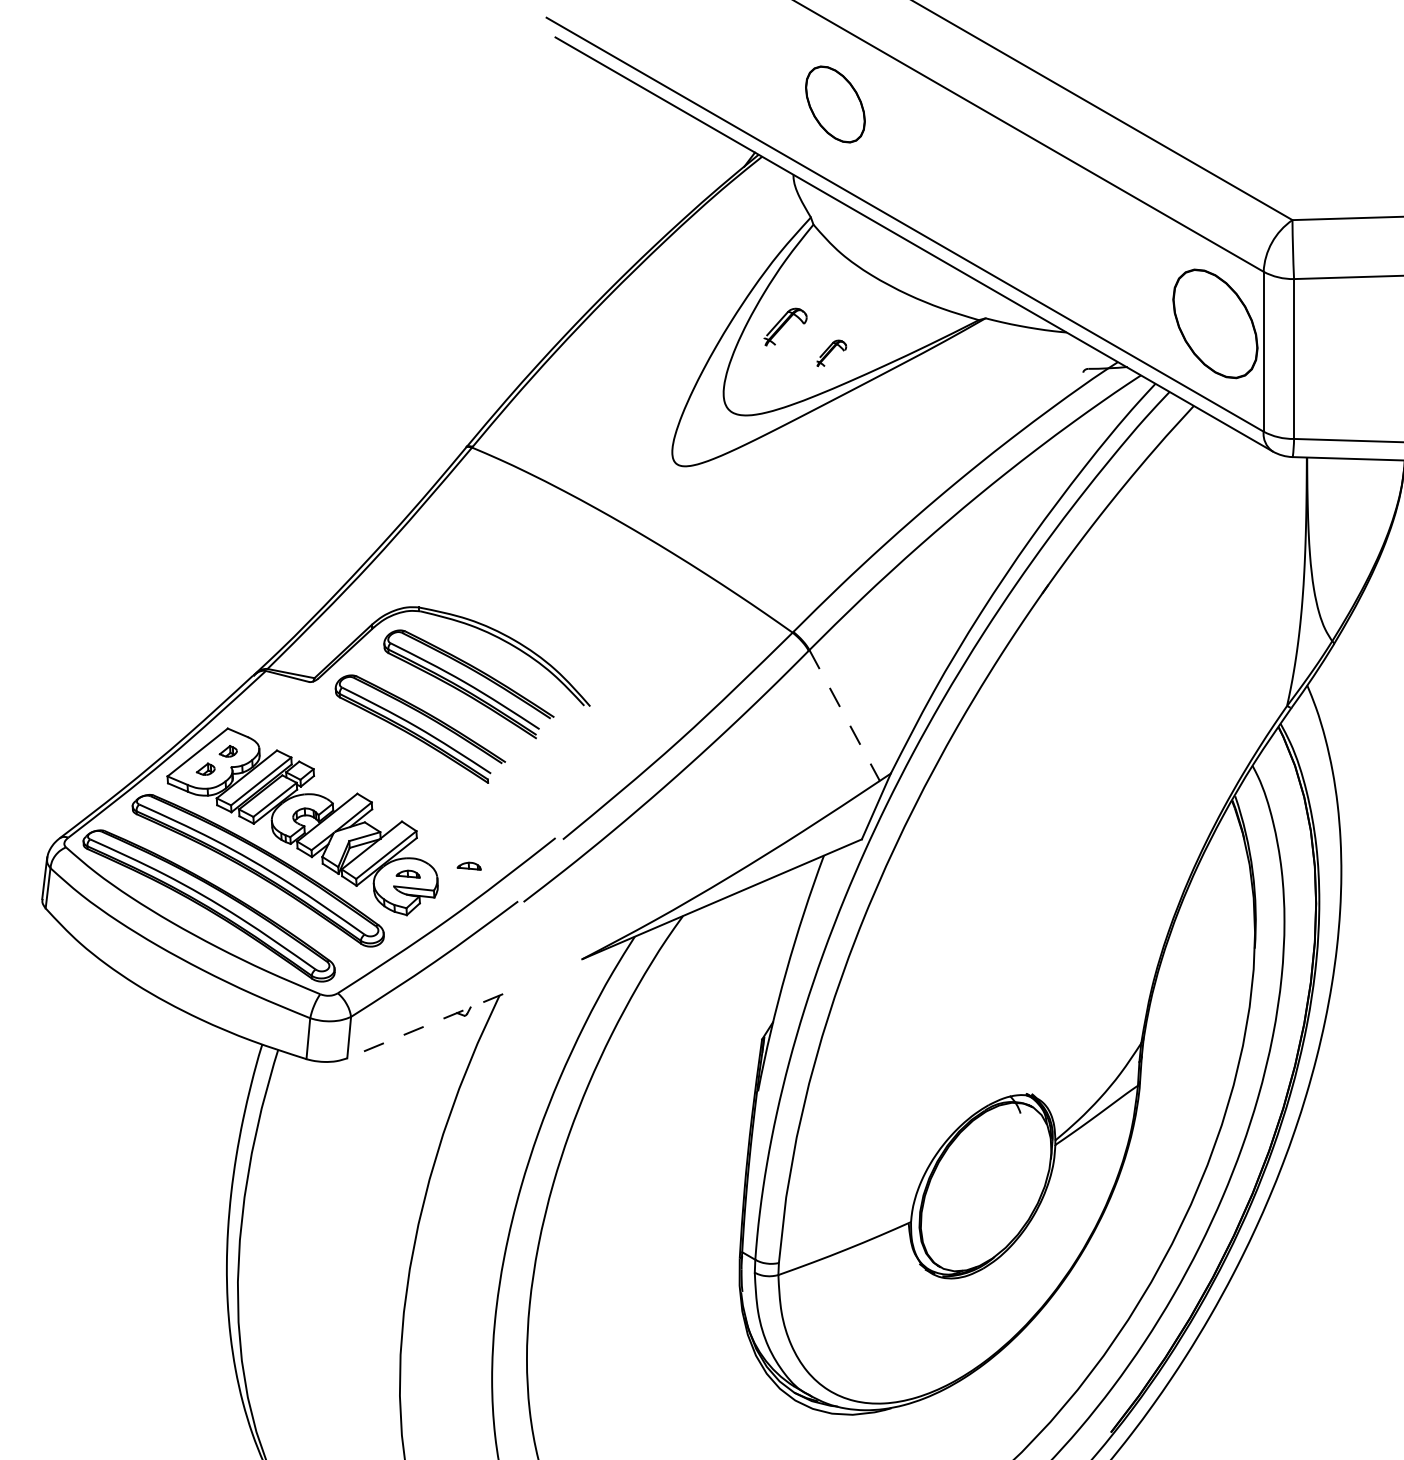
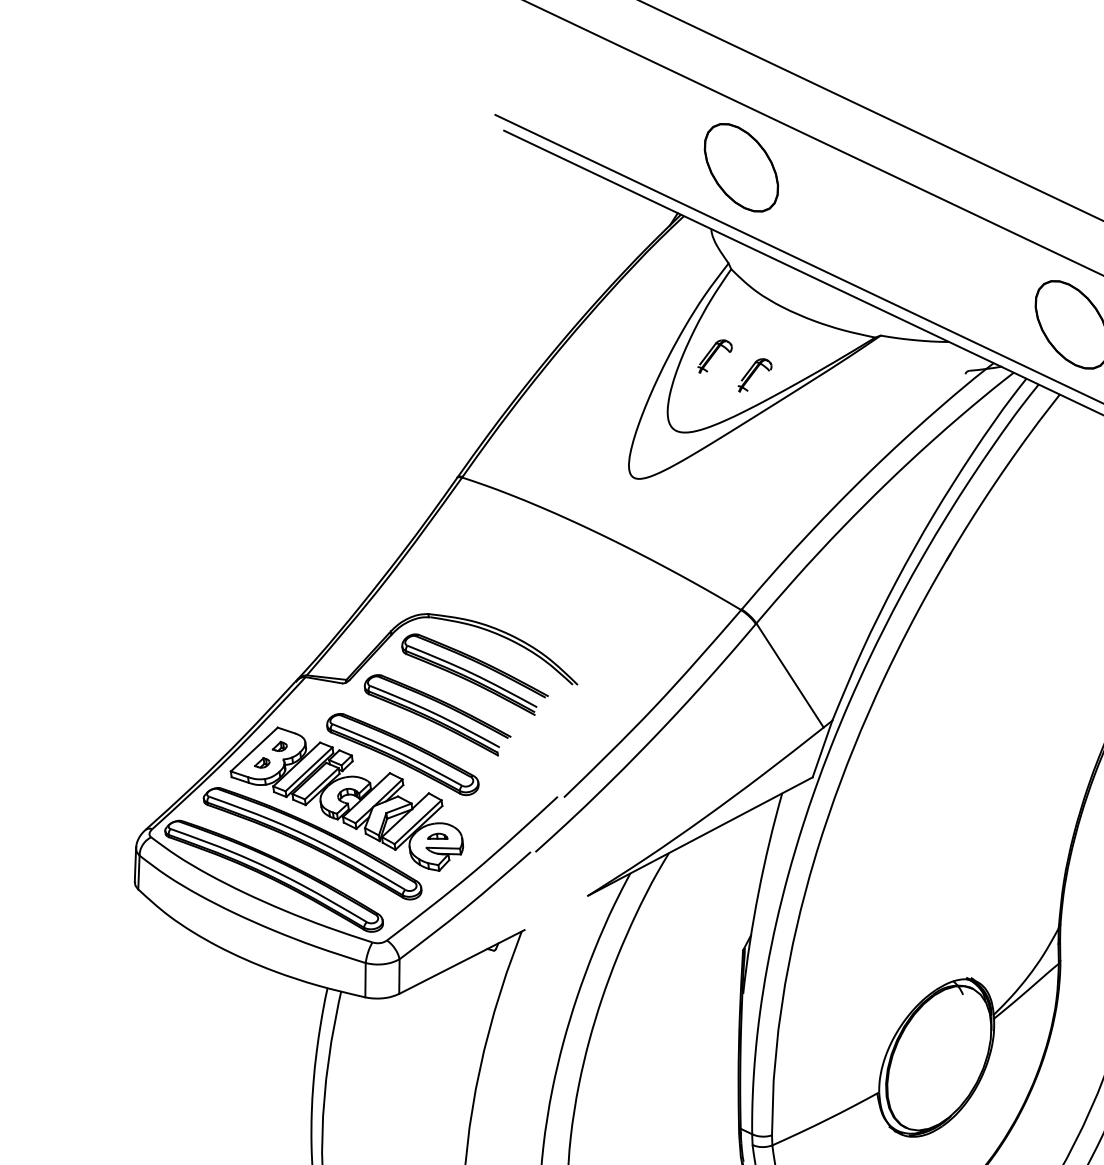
part: (835, 104) -> (741, 167), size x1.43
part: (831, 353) -> (754, 375), size x1.43
line: (844, 715) -> (789, 675), dashed -> solid
part: (374, 772) -> (402, 754), added
part: (468, 865) -> (487, 825), removed
line: (424, 1026) -> (461, 962), dashed -> solid

